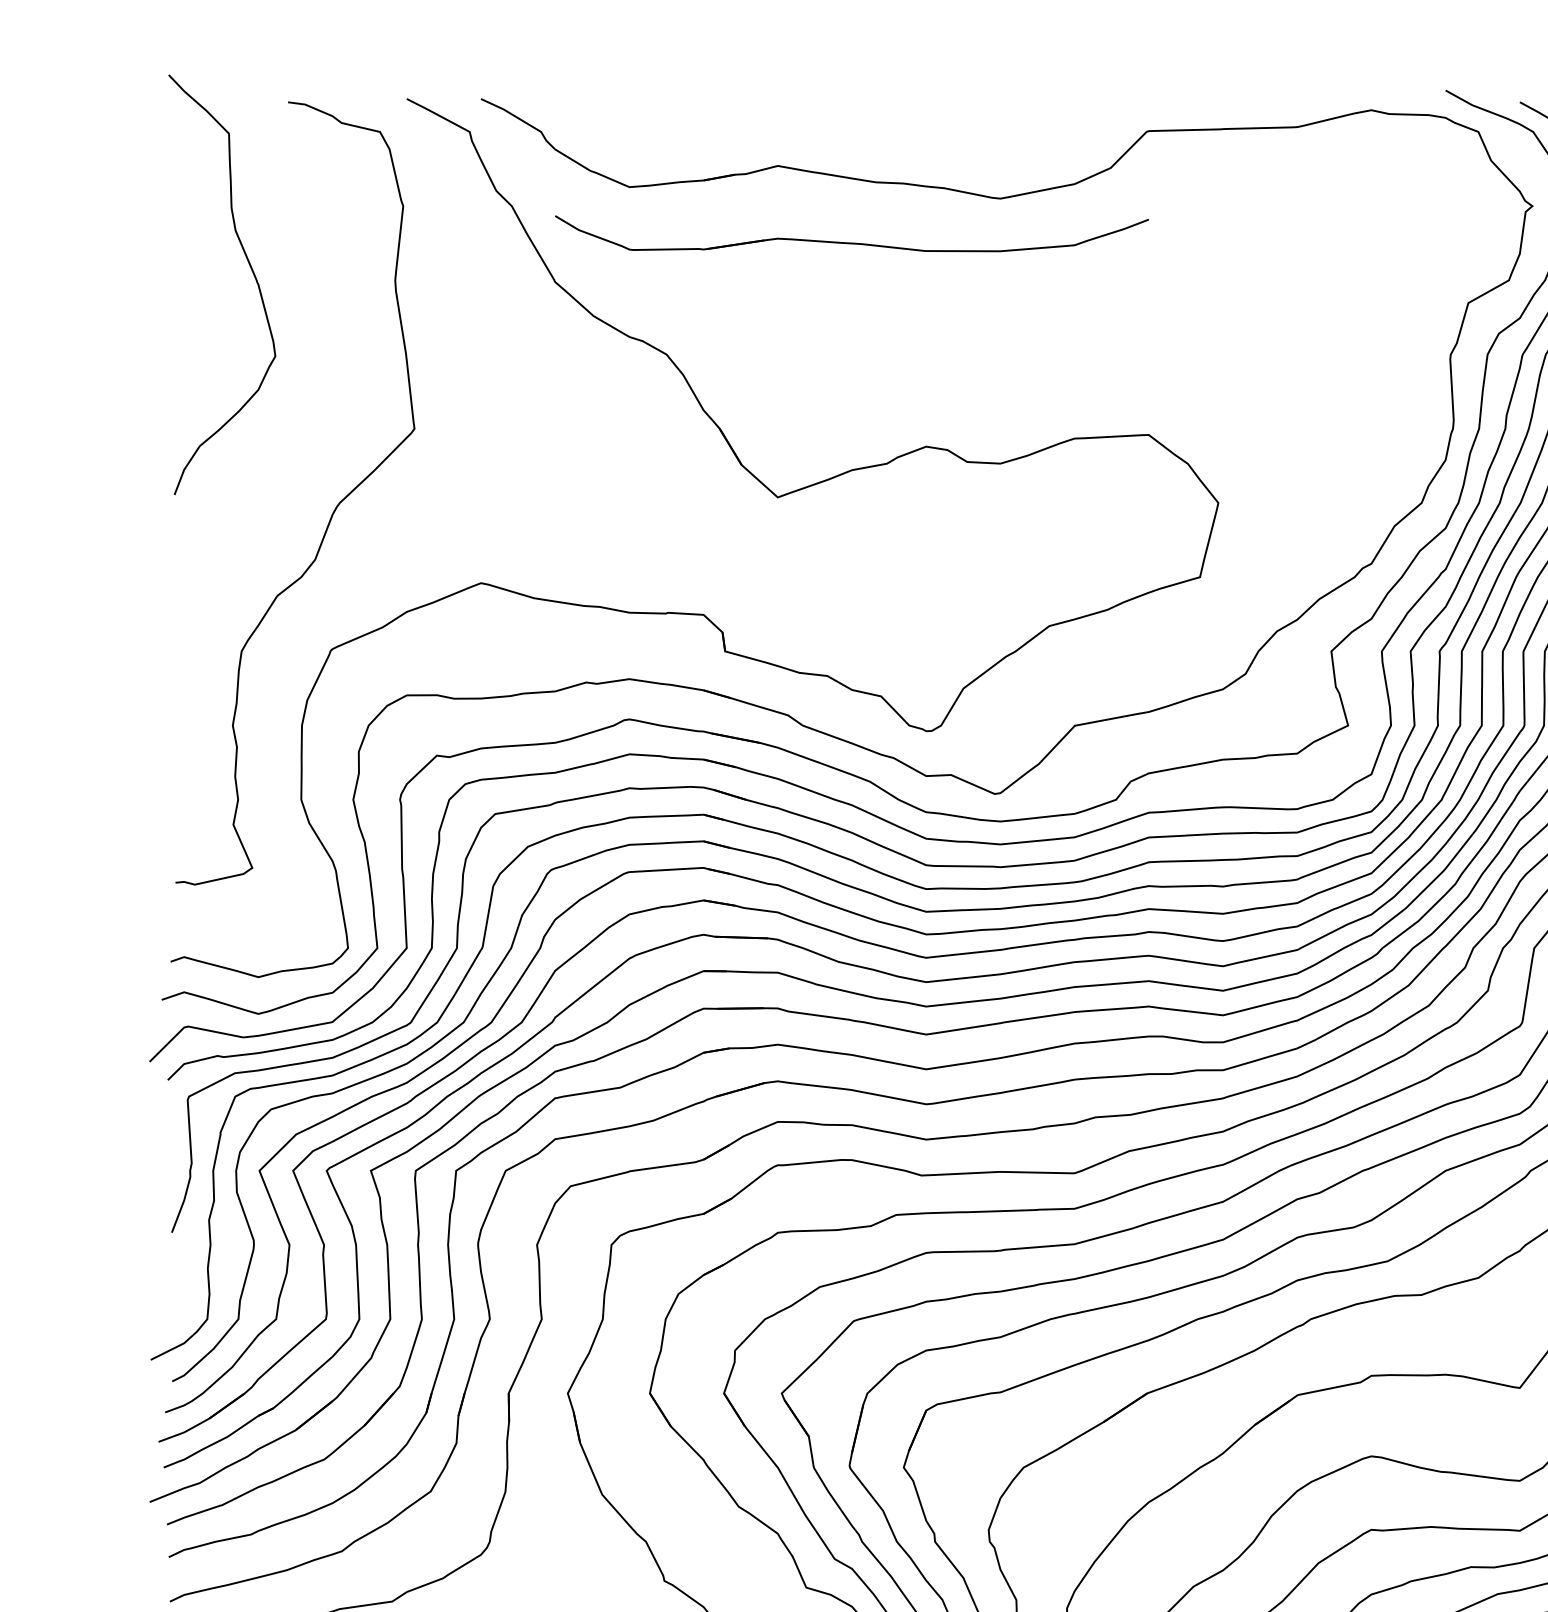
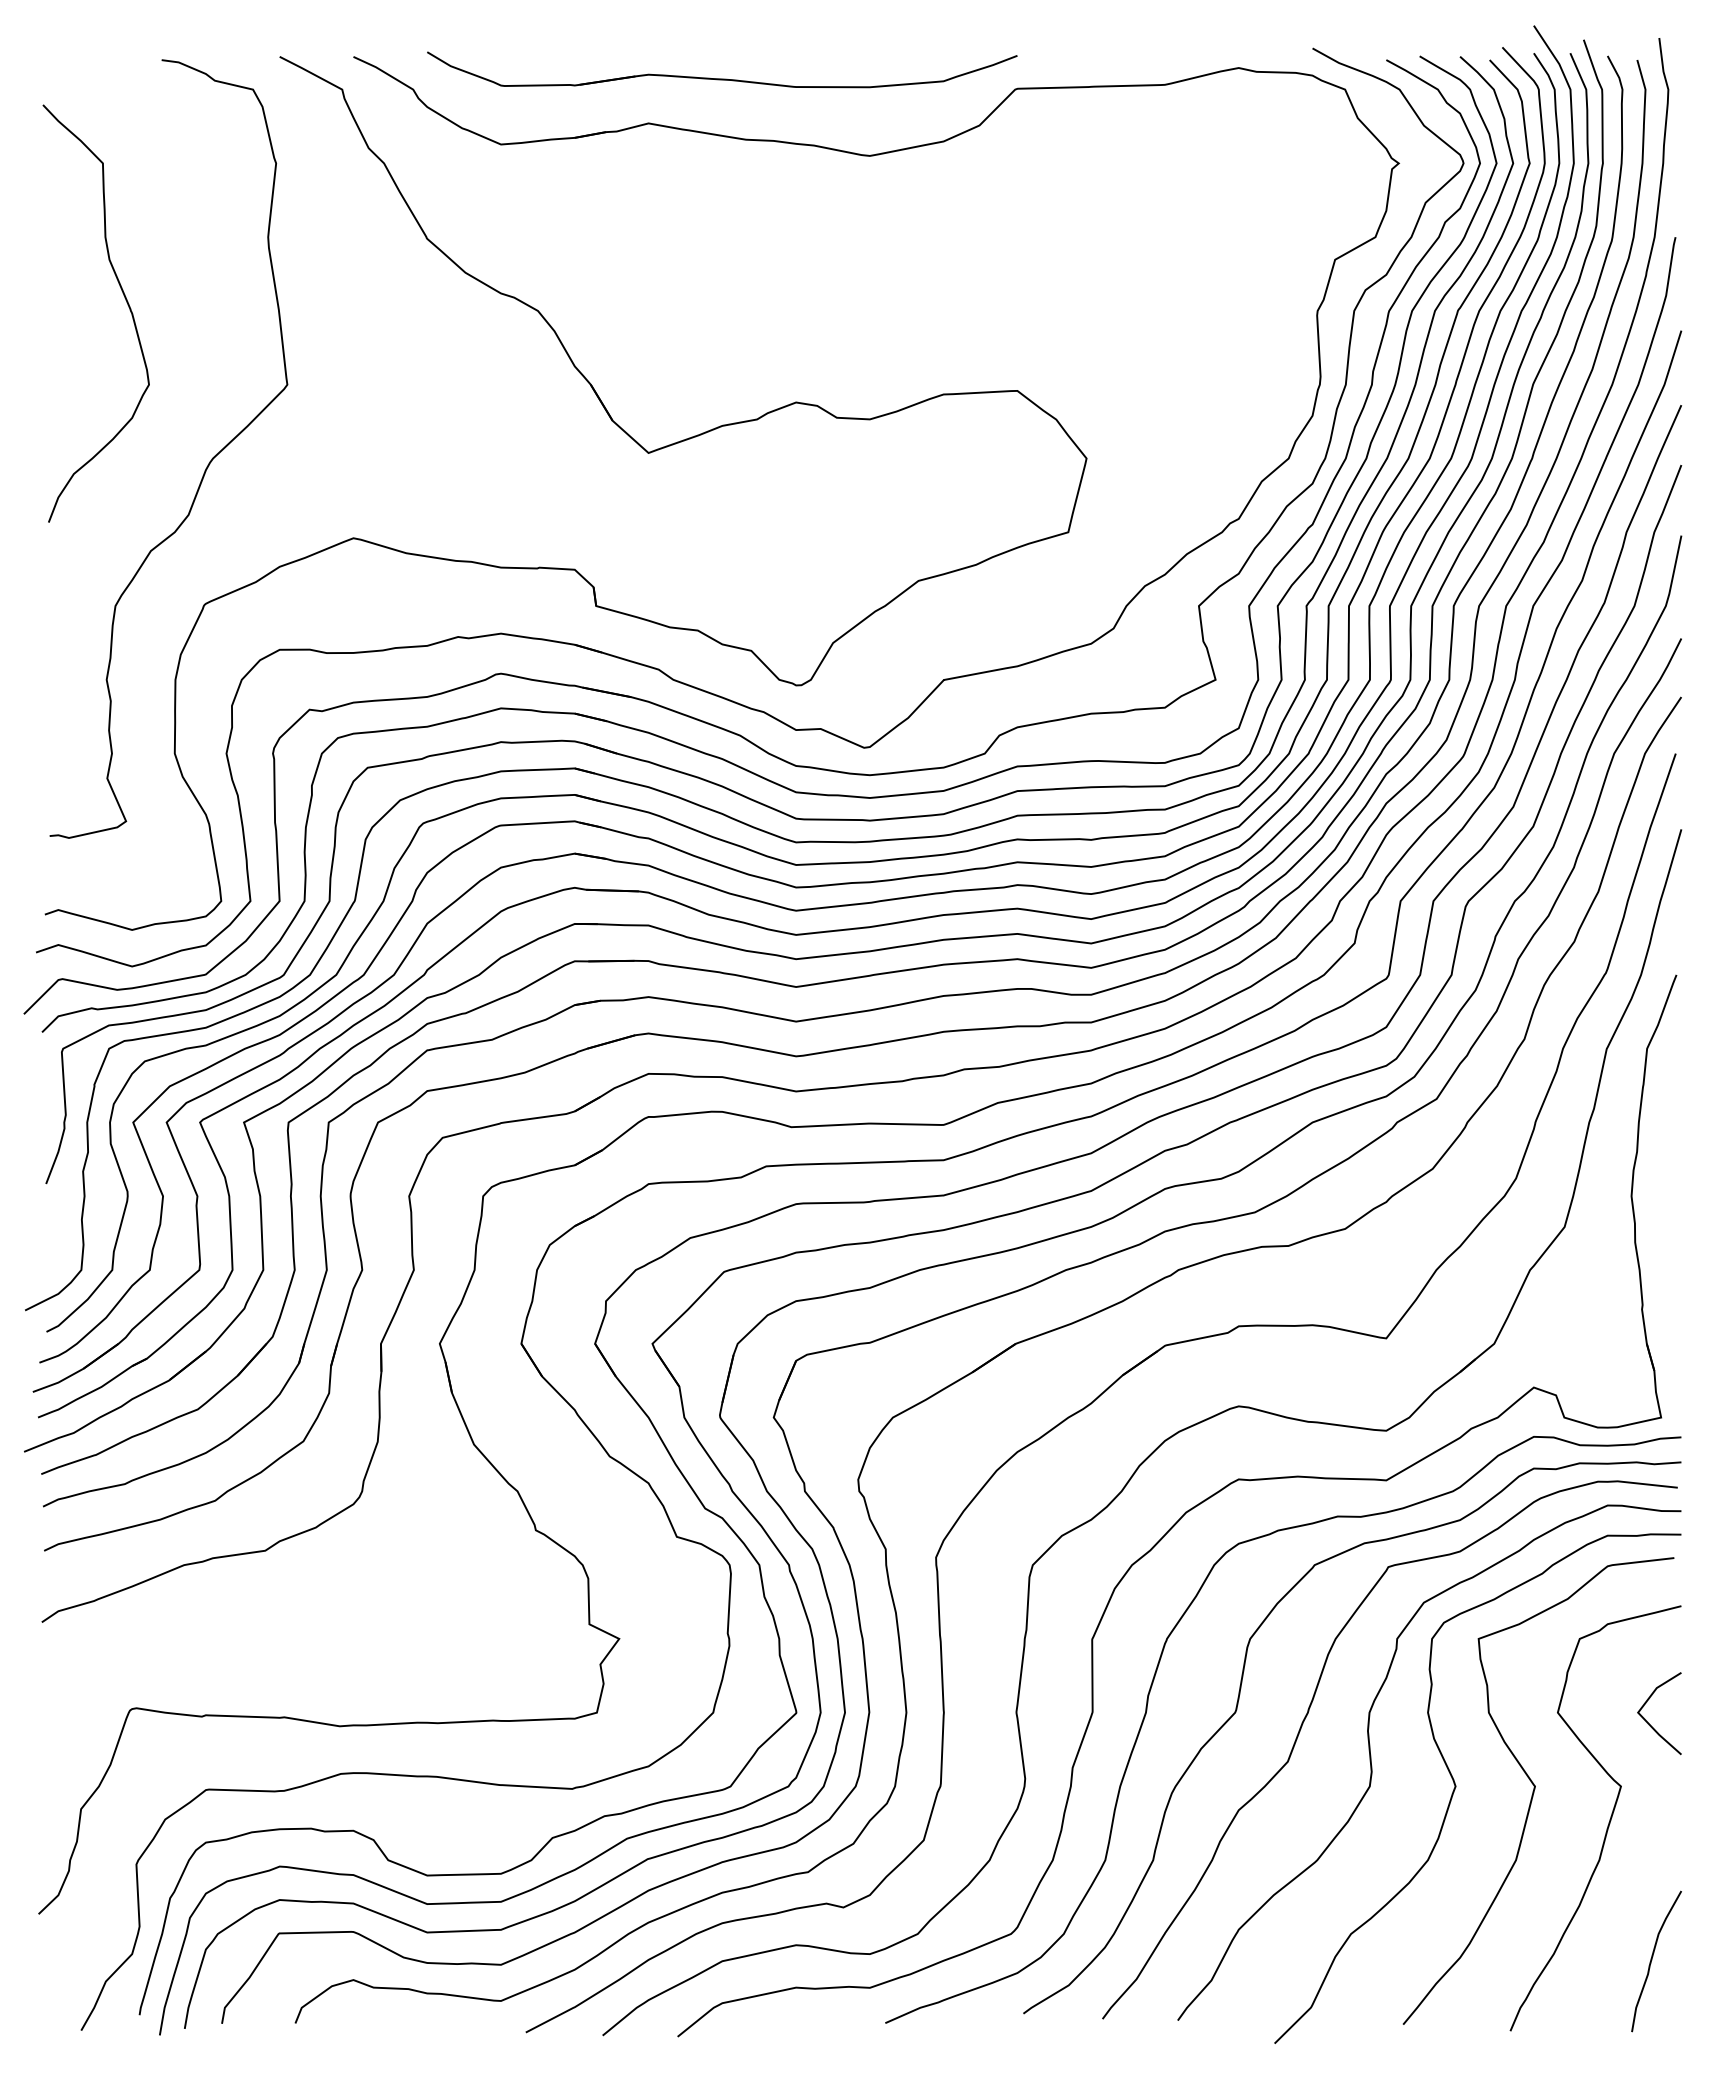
part: (852, 242) -> (722, 78), moved
curve: (250, 269) -> (124, 298), moved

